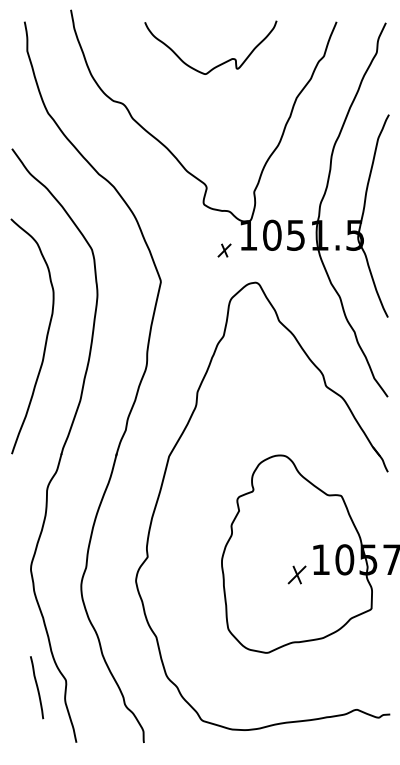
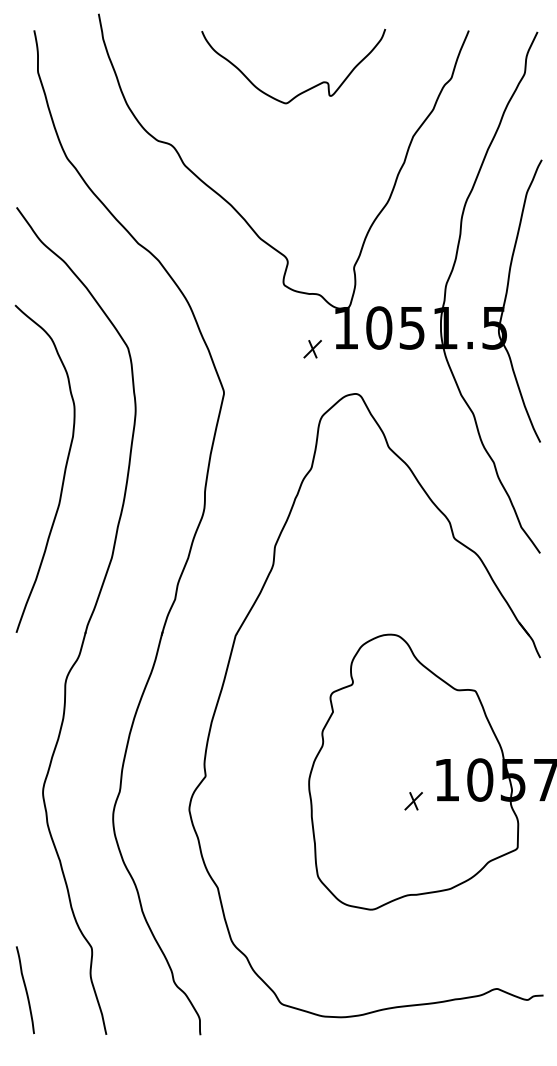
part: (296, 575) -> (413, 801), size x0.71
curve: (37, 687) -> (25, 990), moved

